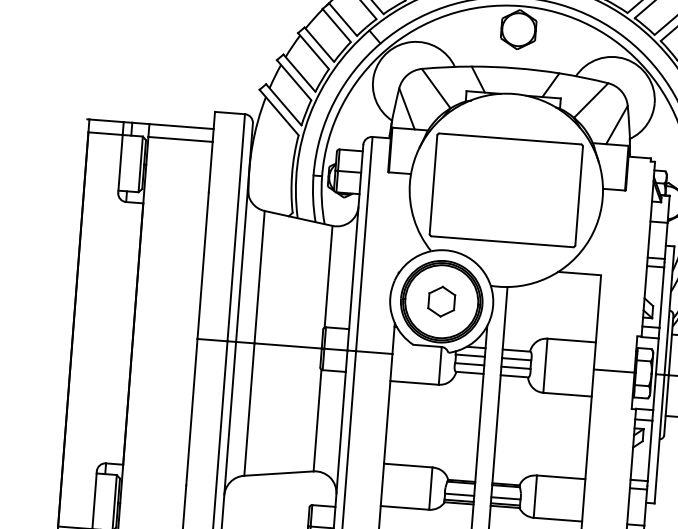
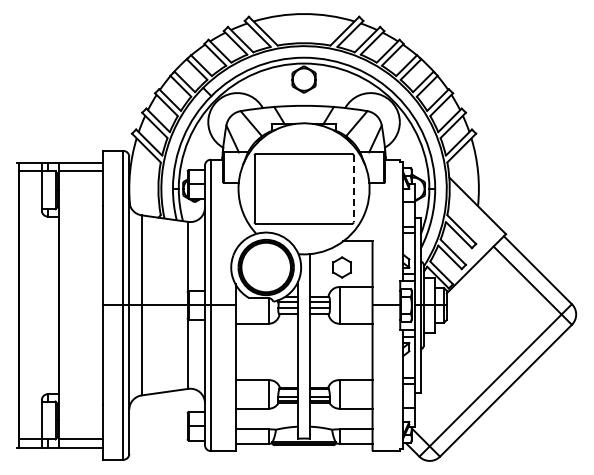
line: (579, 195) -> (353, 188), solid -> dashed
part: (440, 301) -> (341, 267), moved

